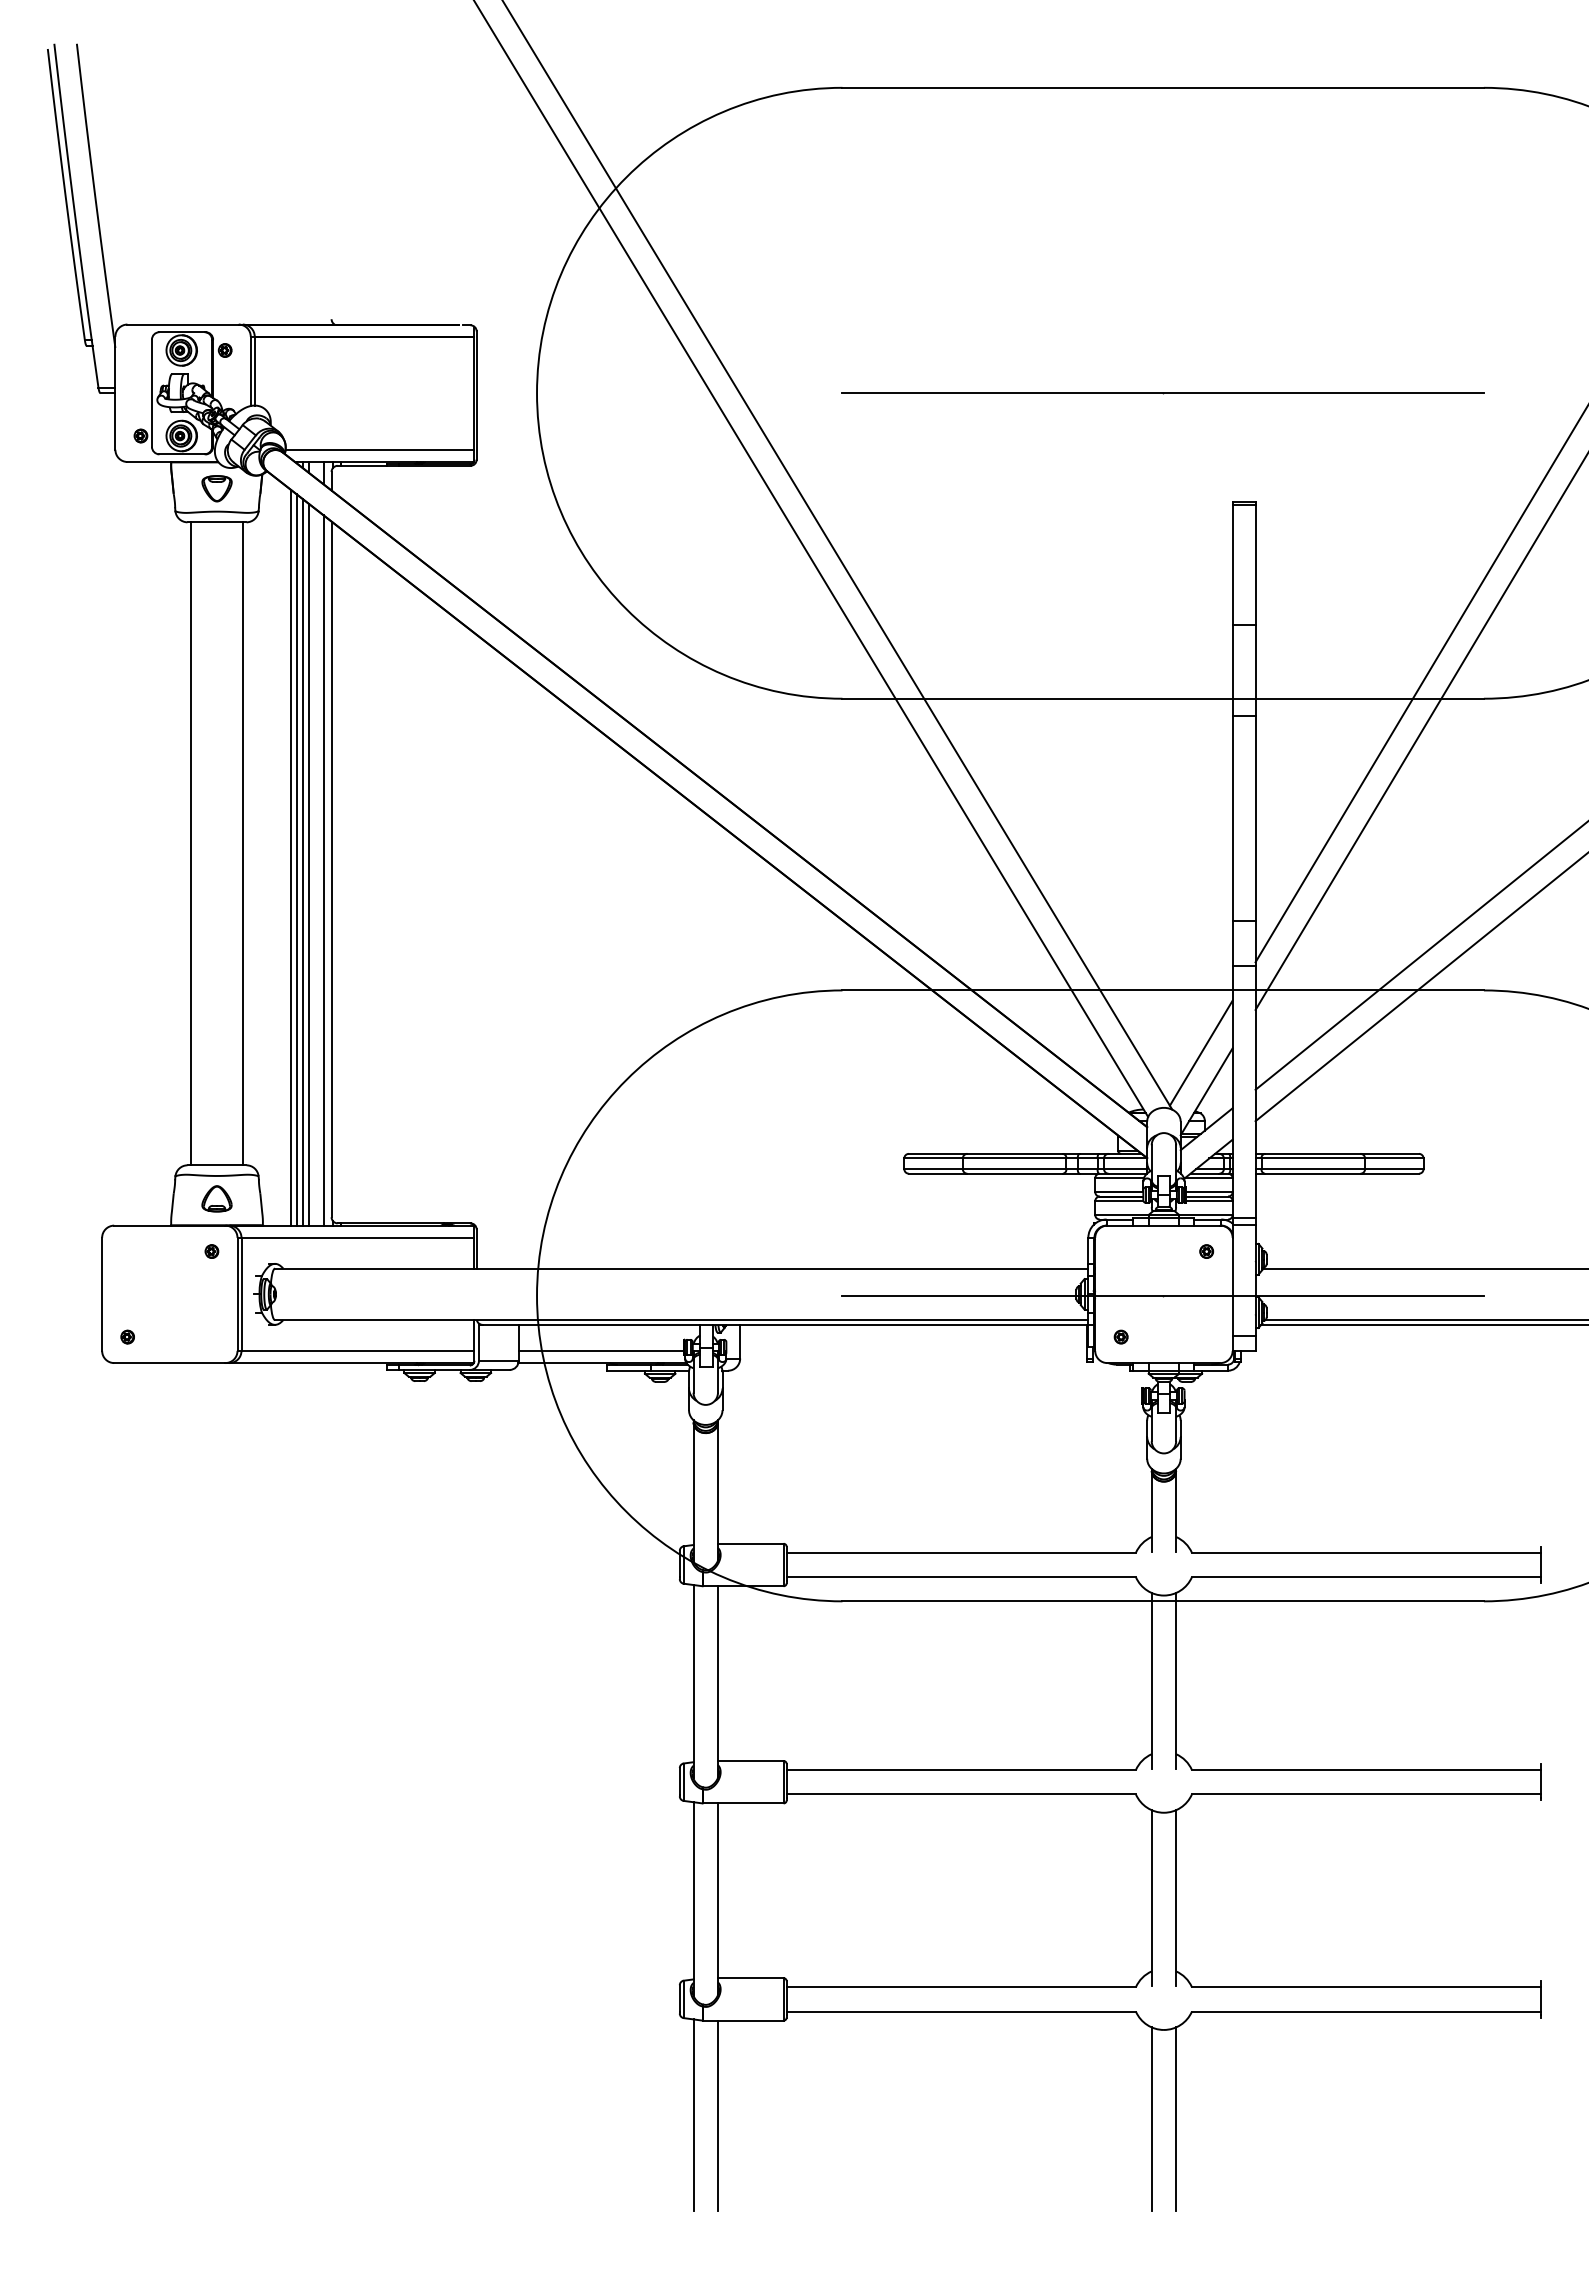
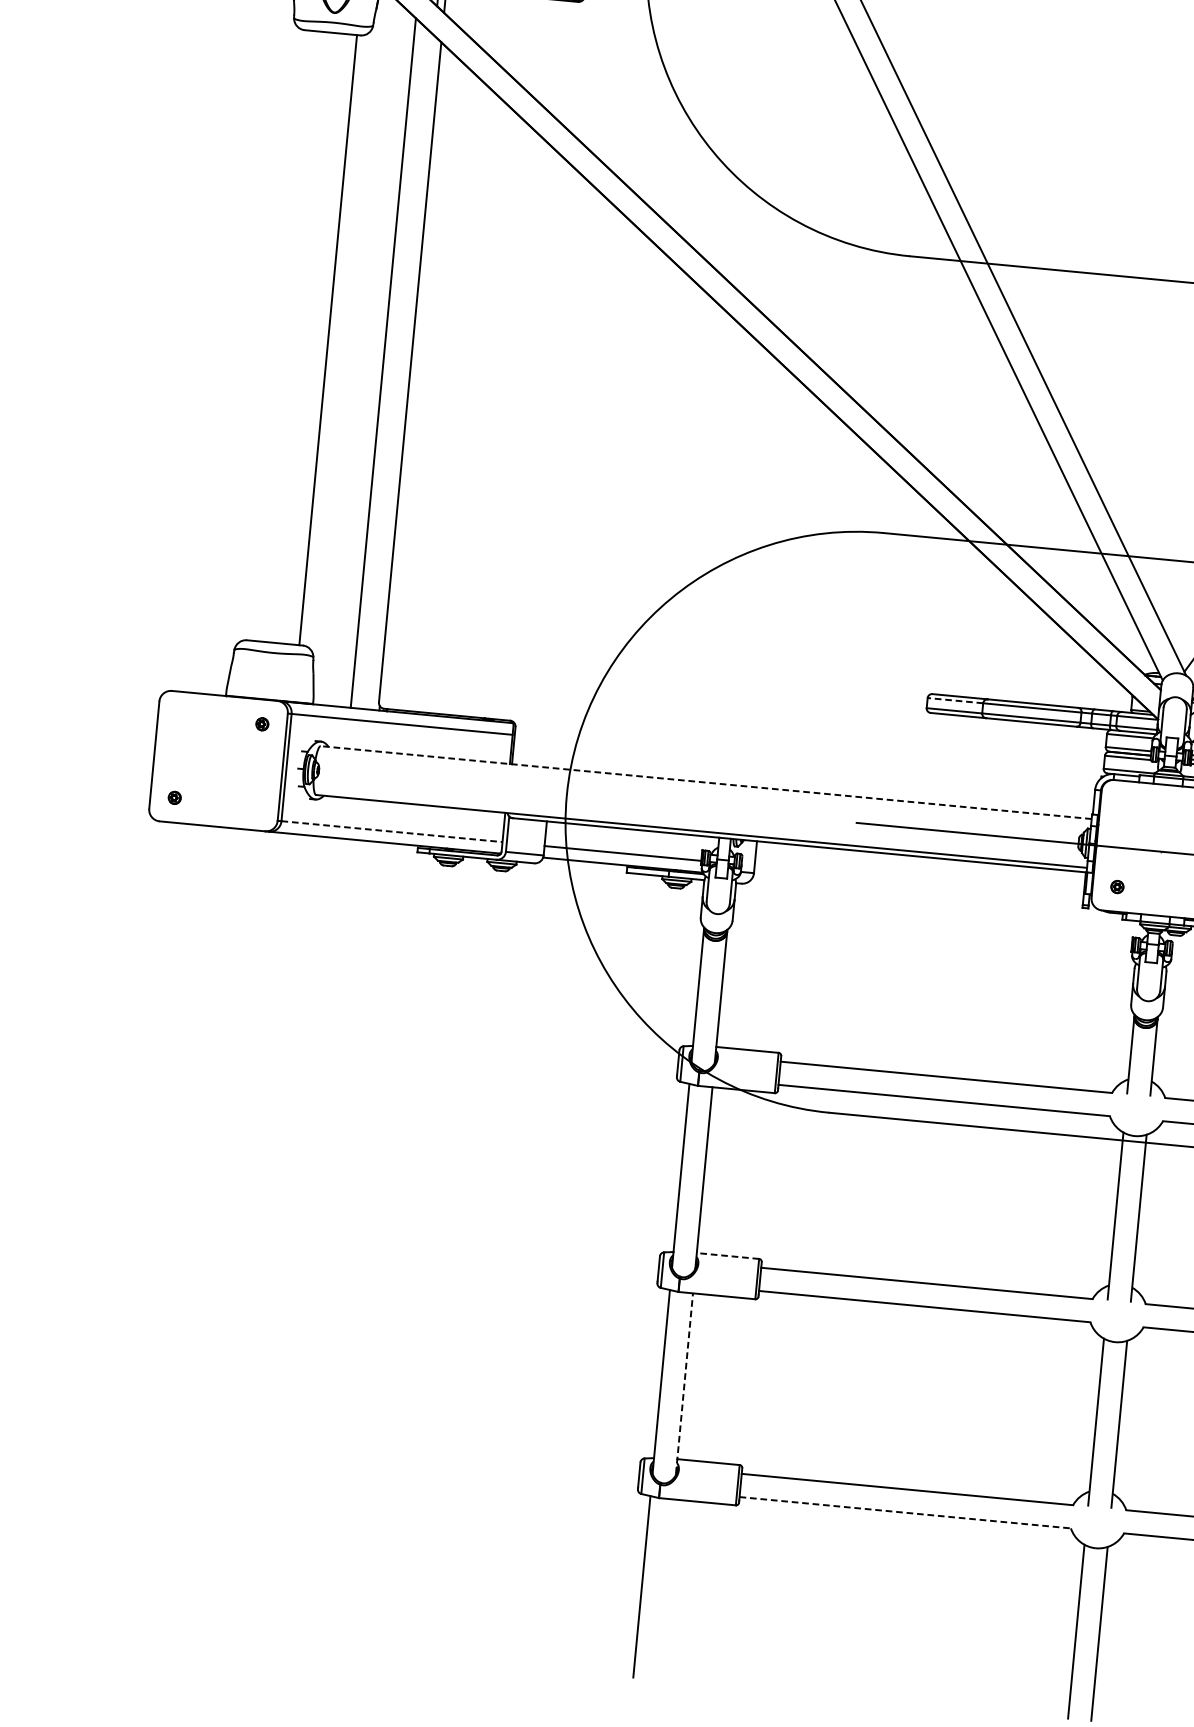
line: (191, 843) -> (279, 335), removed
line: (290, 857) -> (372, 357), removed
line: (296, 859) -> (377, 359), removed
line: (309, 864) -> (389, 365), removed
line: (323, 870) -> (402, 372), removed
line: (933, 1158) -> (955, 700), solid -> dashed
part: (216, 1198) -> (271, 674), removed
line: (680, 1268) -> (705, 782), solid -> dashed
line: (358, 1350) -> (392, 831), solid -> dashed
line: (750, 1760) -> (727, 1255), solid -> dashed
line: (717, 1898) -> (684, 1383), solid -> dashed
line: (961, 2011) -> (905, 1512), solid -> dashed
line: (717, 2115) -> (664, 1589), removed

